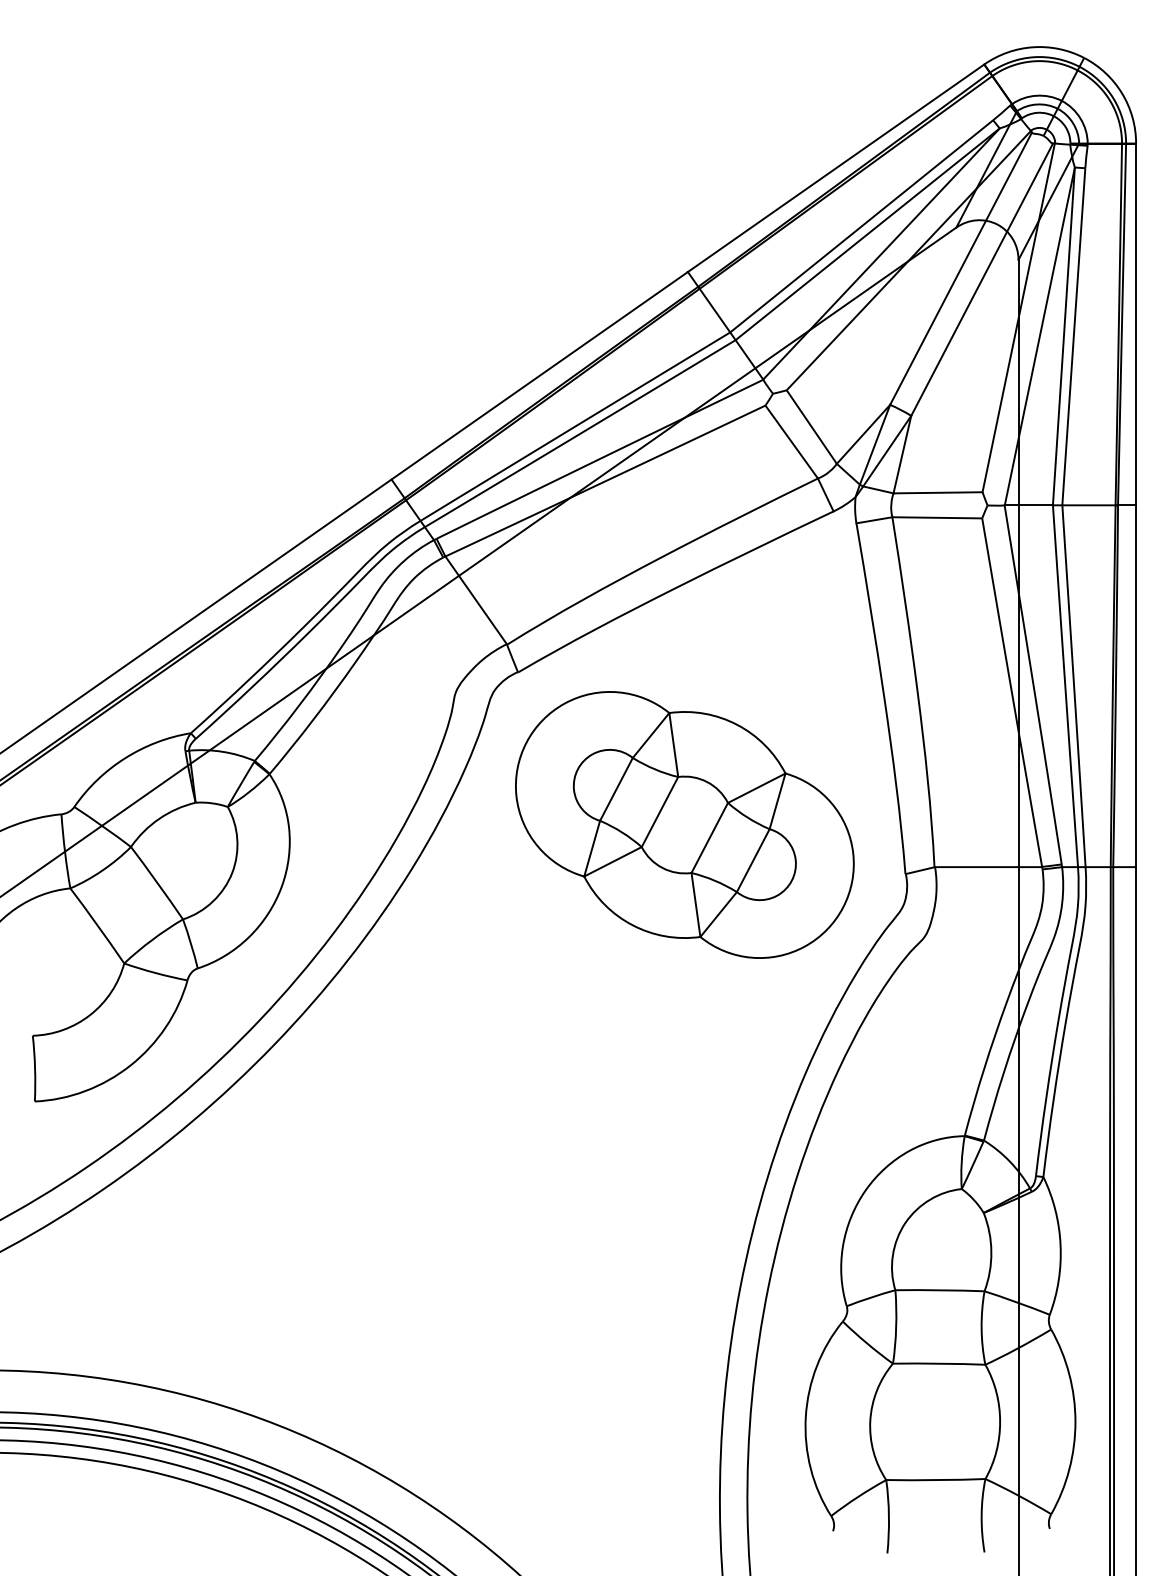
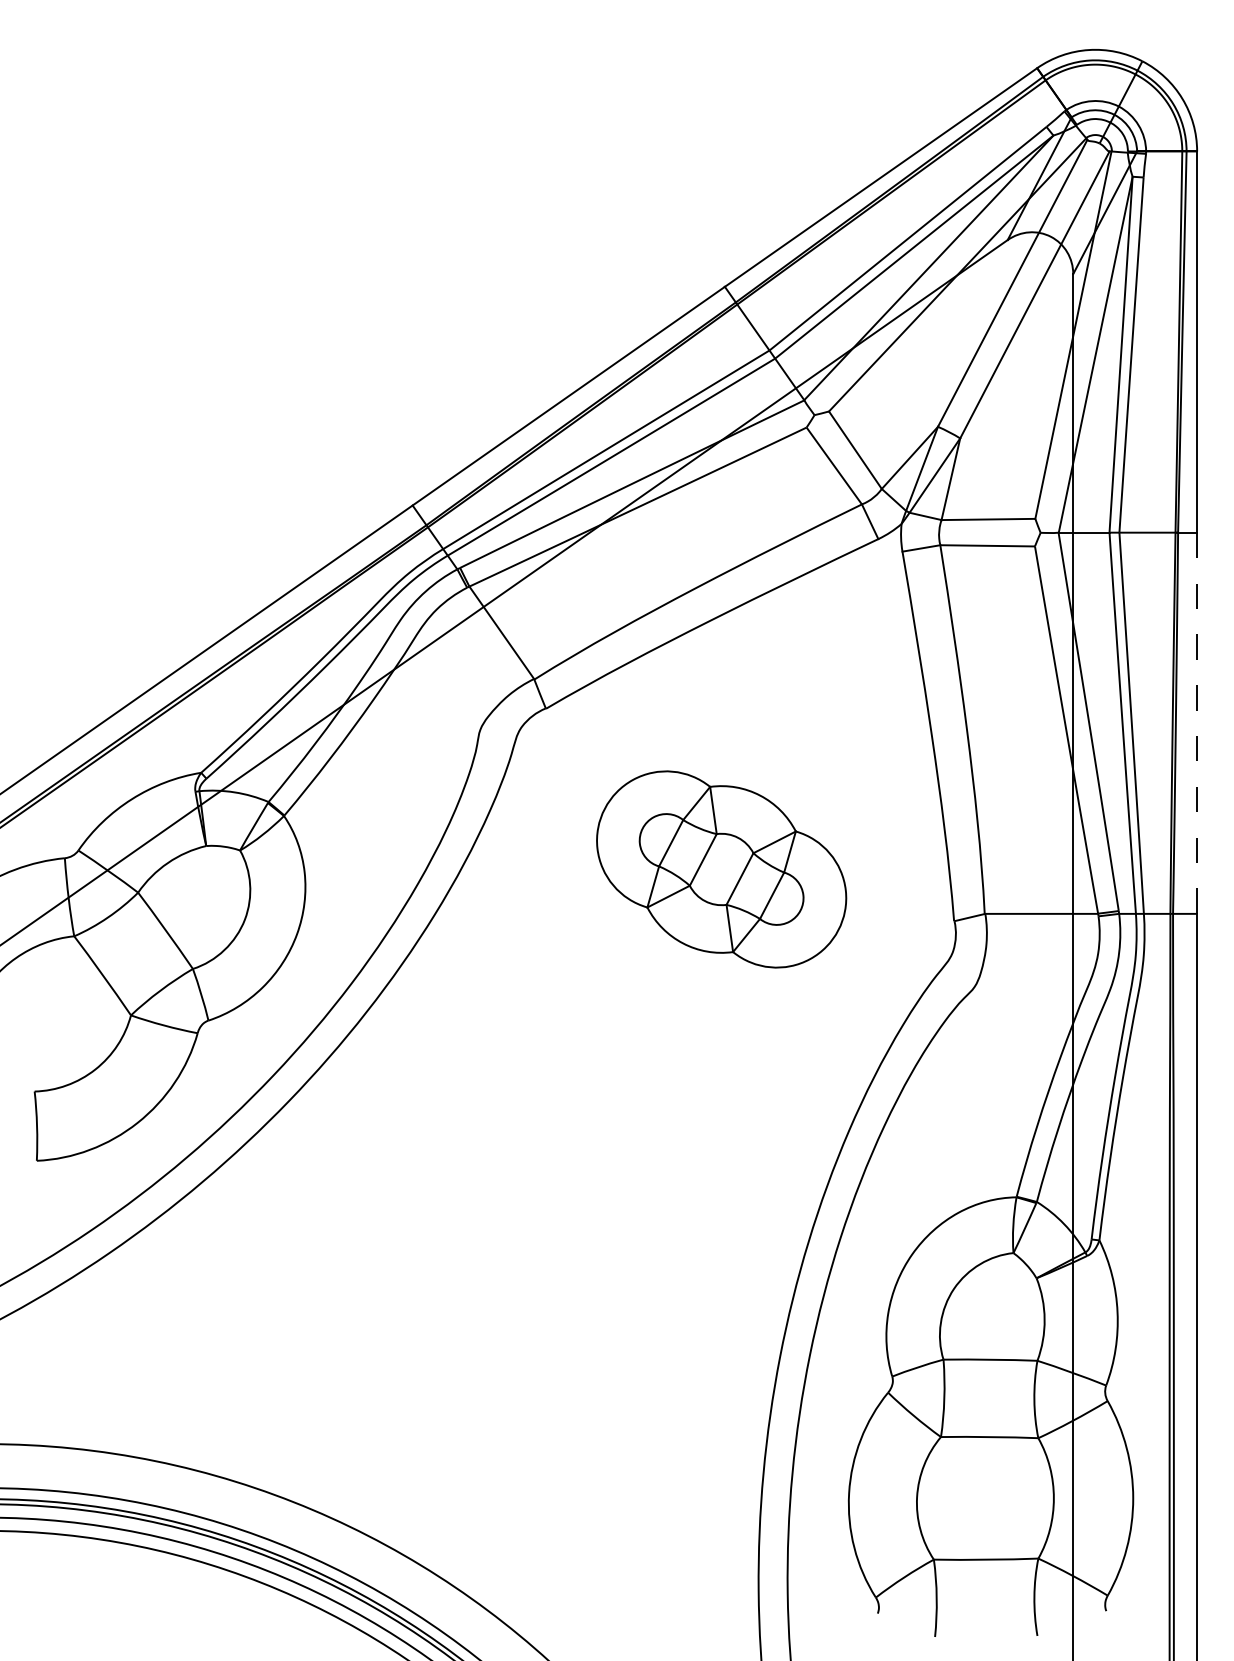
line: (1136, 686) -> (1197, 723), solid -> dashed
part: (684, 825) -> (721, 869), size x0.7

